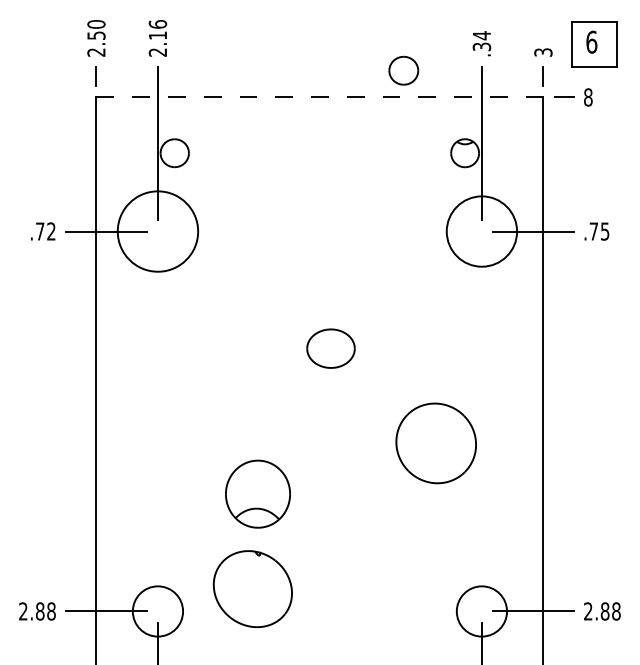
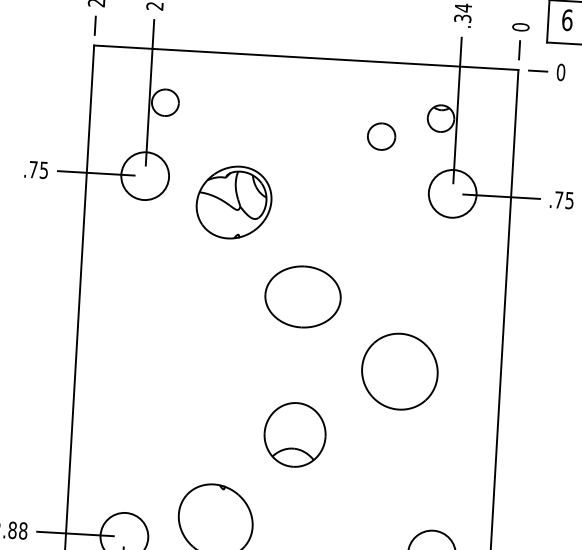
text: (543, 52) -> (520, 27), 3 -> 0
part: (403, 70) -> (381, 136), moved
line: (319, 97) -> (305, 57), dashed -> solid
text: (588, 97) -> (561, 72), 8 -> 0
text: (51, 231) -> (44, 170), .72 -> .75
circle: (157, 231) -> (144, 176), size x0.62
circle: (481, 231) -> (452, 193), size x0.71
part: (252, 253) -> (233, 202), added
part: (330, 348) -> (302, 296), size x1.67
part: (435, 443) -> (399, 371), moved
part: (257, 493) -> (294, 434), moved

